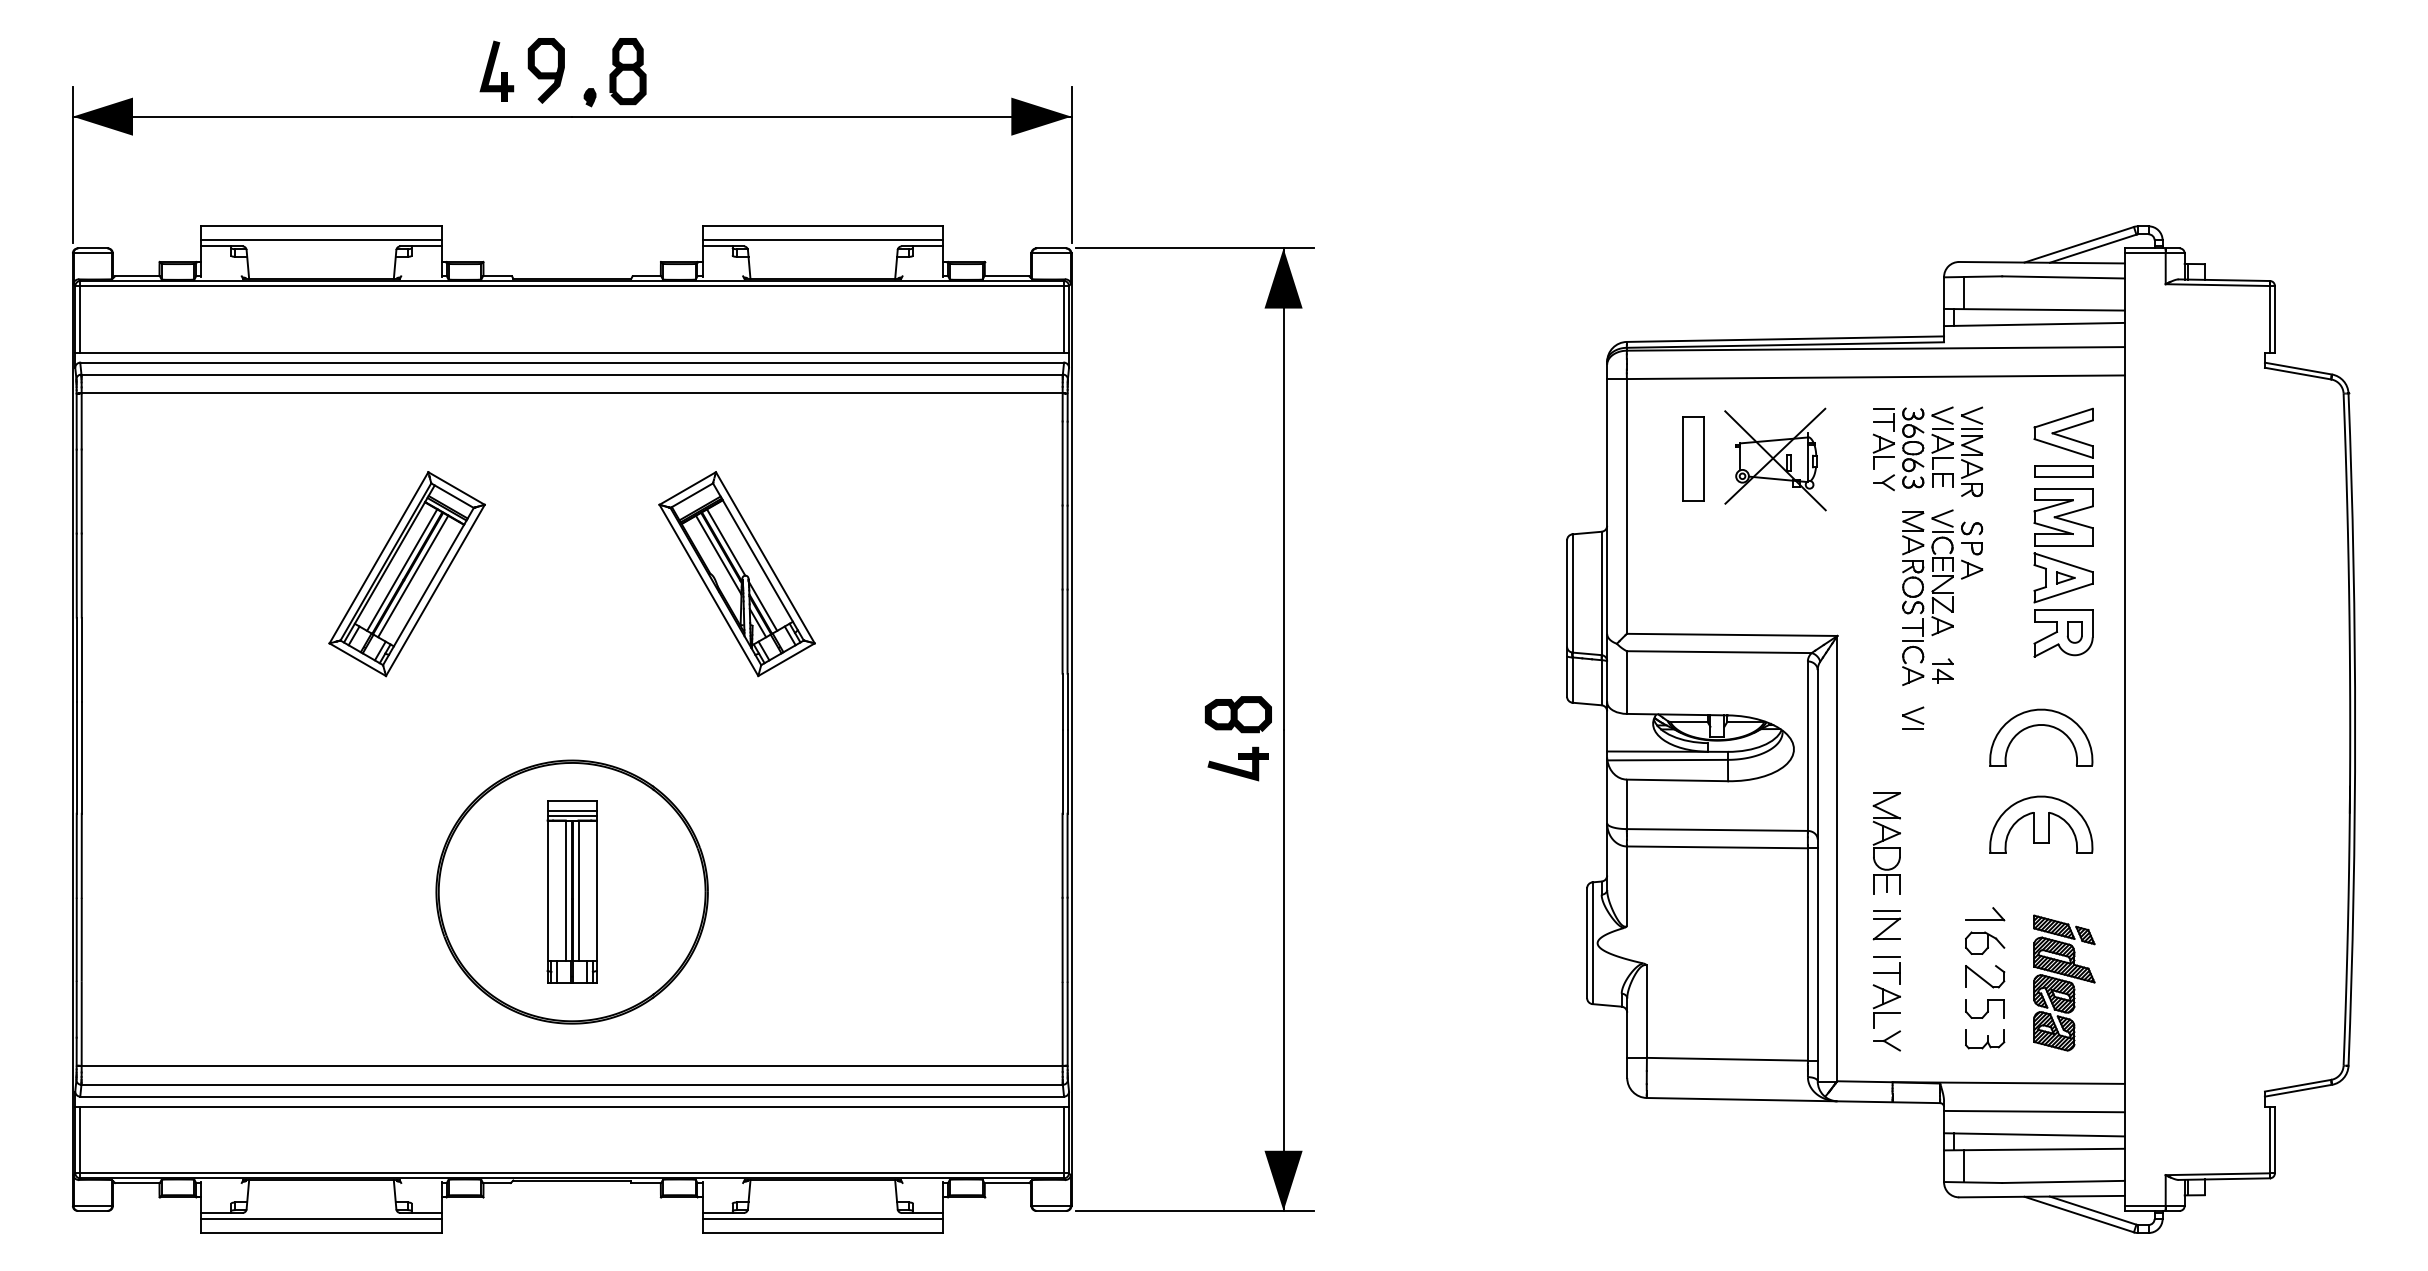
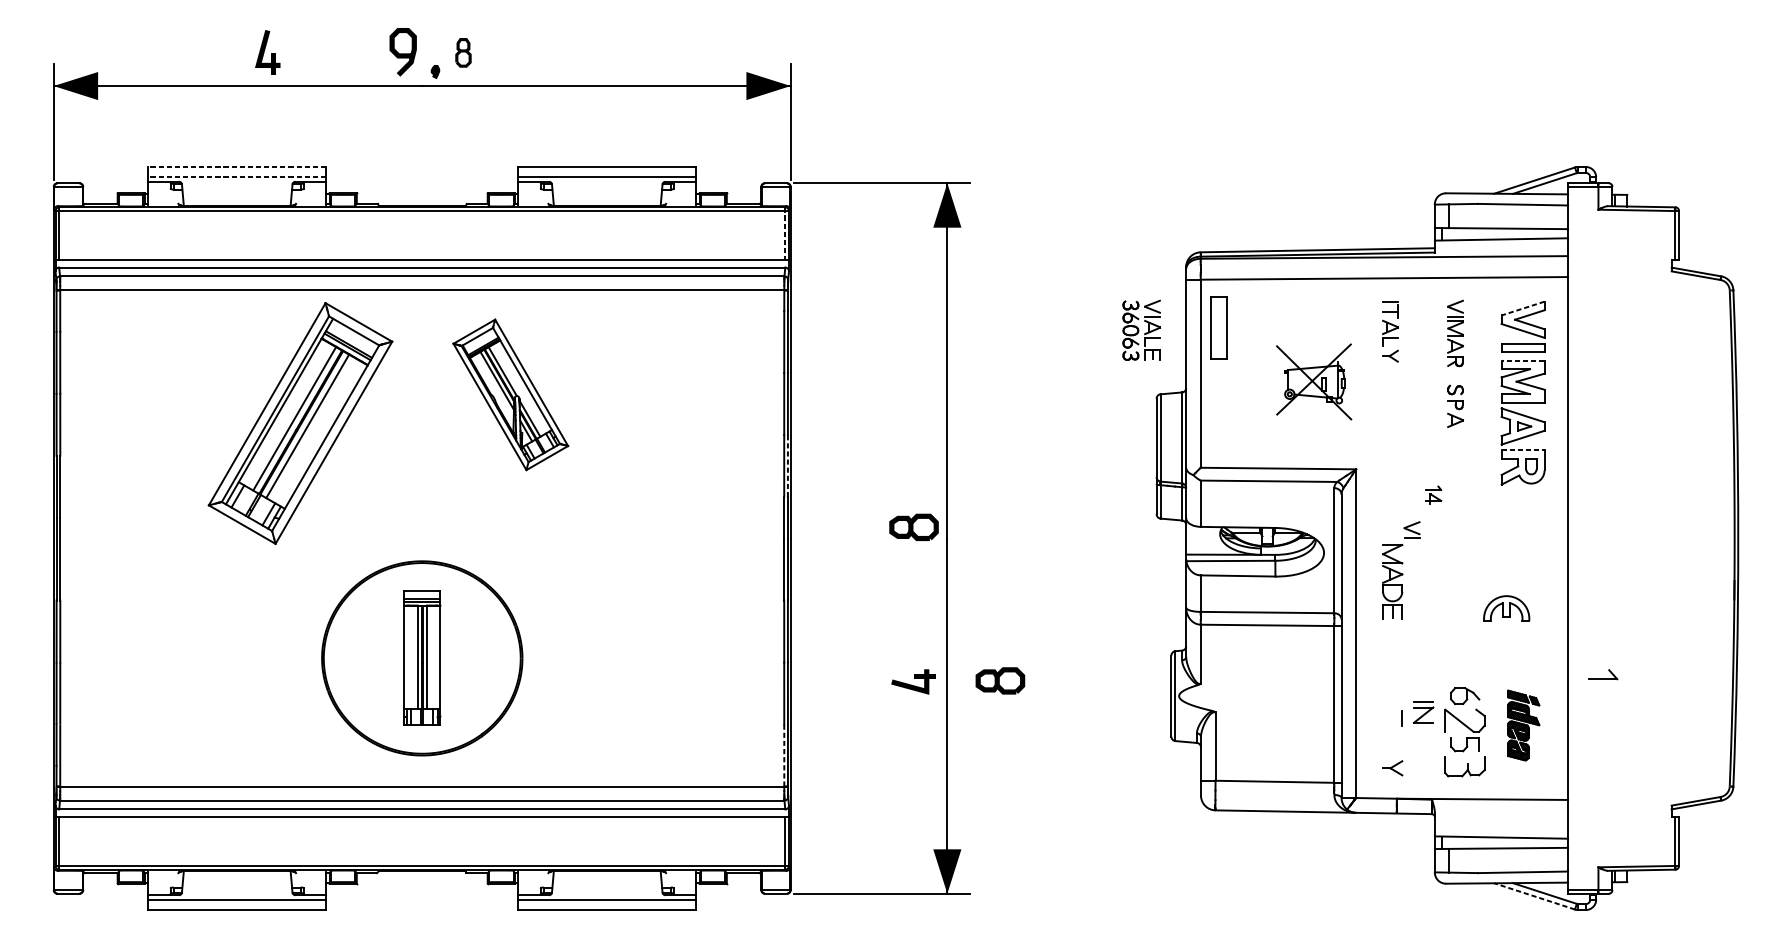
part: (496, 70) -> (267, 51), moved
part: (627, 71) -> (463, 52), size x0.6
line: (321, 226) -> (237, 167), solid -> dashed
line: (321, 240) -> (237, 177), solid -> dashed
line: (1063, 316) -> (784, 233), solid -> dashed
line: (2063, 418) -> (1523, 308), solid -> dashed
part: (1927, 447) -> (1141, 330), moved
part: (1693, 458) -> (1218, 327), moved
part: (1775, 459) -> (1314, 381), moved
line: (2063, 488) -> (1523, 360), solid -> dashed
part: (406, 574) -> (299, 423), size x1.6
part: (736, 574) -> (510, 395), moved
part: (1927, 597) -> (1422, 440), removed
line: (2064, 610) -> (1523, 450), solid -> dashed
line: (1067, 632) -> (787, 466), solid -> dashed
part: (2037, 726) -> (1503, 536), removed
part: (1237, 763) -> (913, 681), moved
part: (2041, 824) -> (1506, 608), size x0.6
part: (1886, 843) -> (1392, 581), moved
part: (1985, 914) -> (1603, 674), moved
part: (1354, 922) -> (999, 680), added
part: (1886, 925) -> (1423, 712), moved
line: (1886, 957) -> (1392, 706), removed
line: (1886, 973) -> (1392, 718), removed
part: (1985, 976) -> (1465, 720), size x1.4
part: (2064, 982) -> (1523, 725), size x0.7
part: (1886, 1006) -> (1392, 742), removed
line: (1062, 1023) -> (784, 755), solid -> dashed
part: (1985, 1039) -> (1465, 767), size x1.4
line: (2034, 1111) -> (1501, 820), removed
line: (2079, 1214) -> (1534, 896), solid -> dashed

